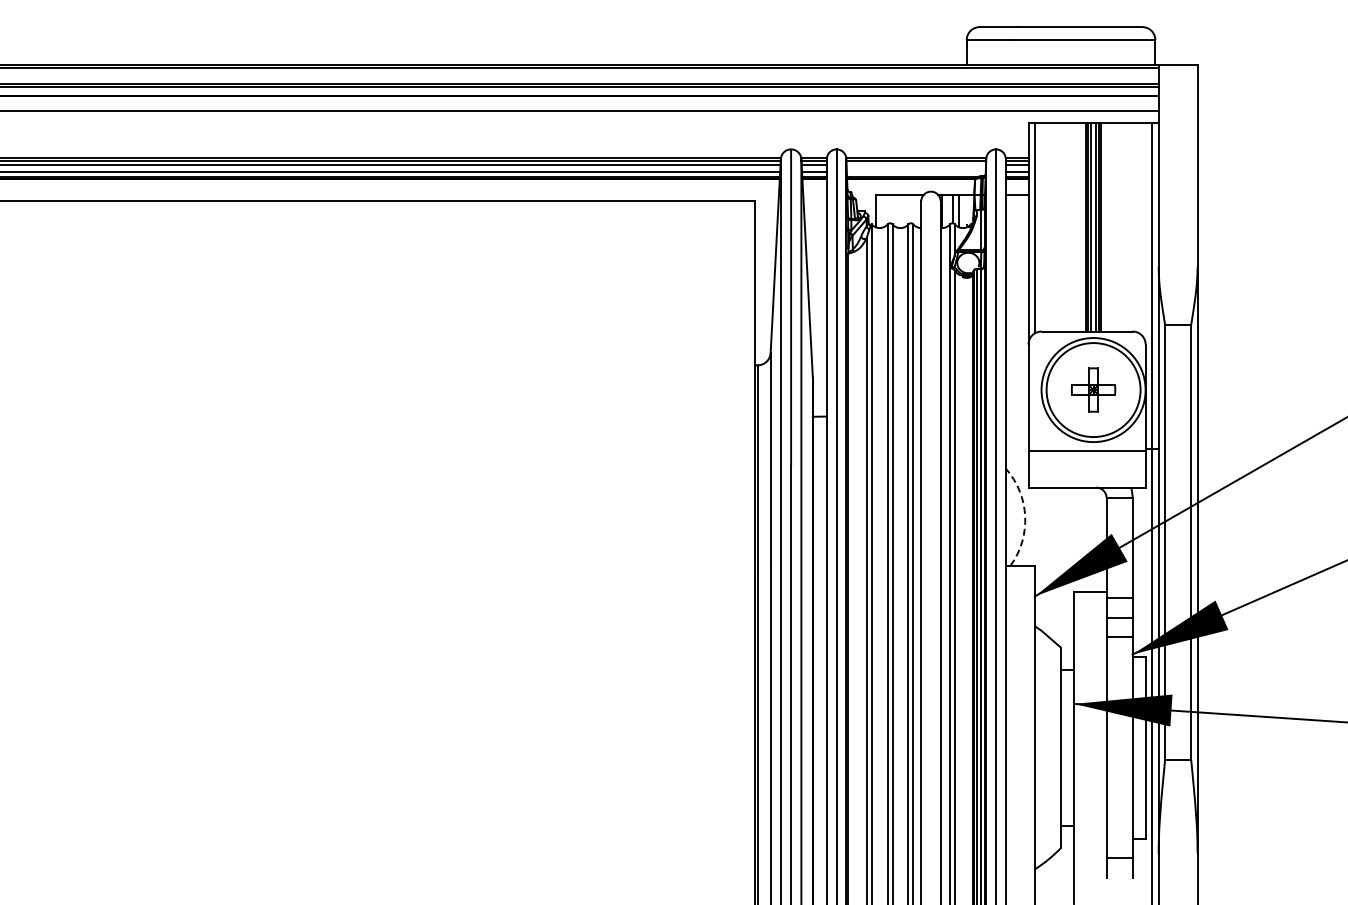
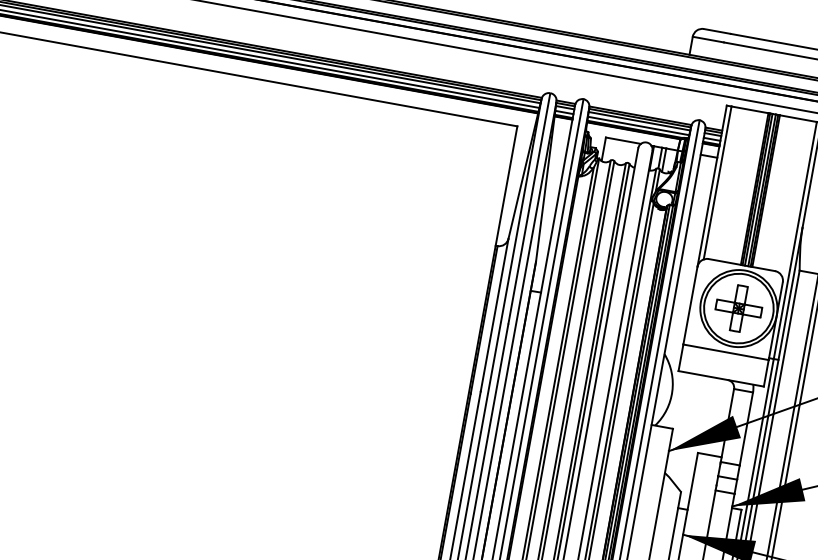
line: (916, 165) -> (639, 121), added
line: (915, 171) -> (638, 125), added
part: (1093, 389) -> (738, 308), size x1.43
arc: (1025, 516) -> (672, 391), dashed -> solid

